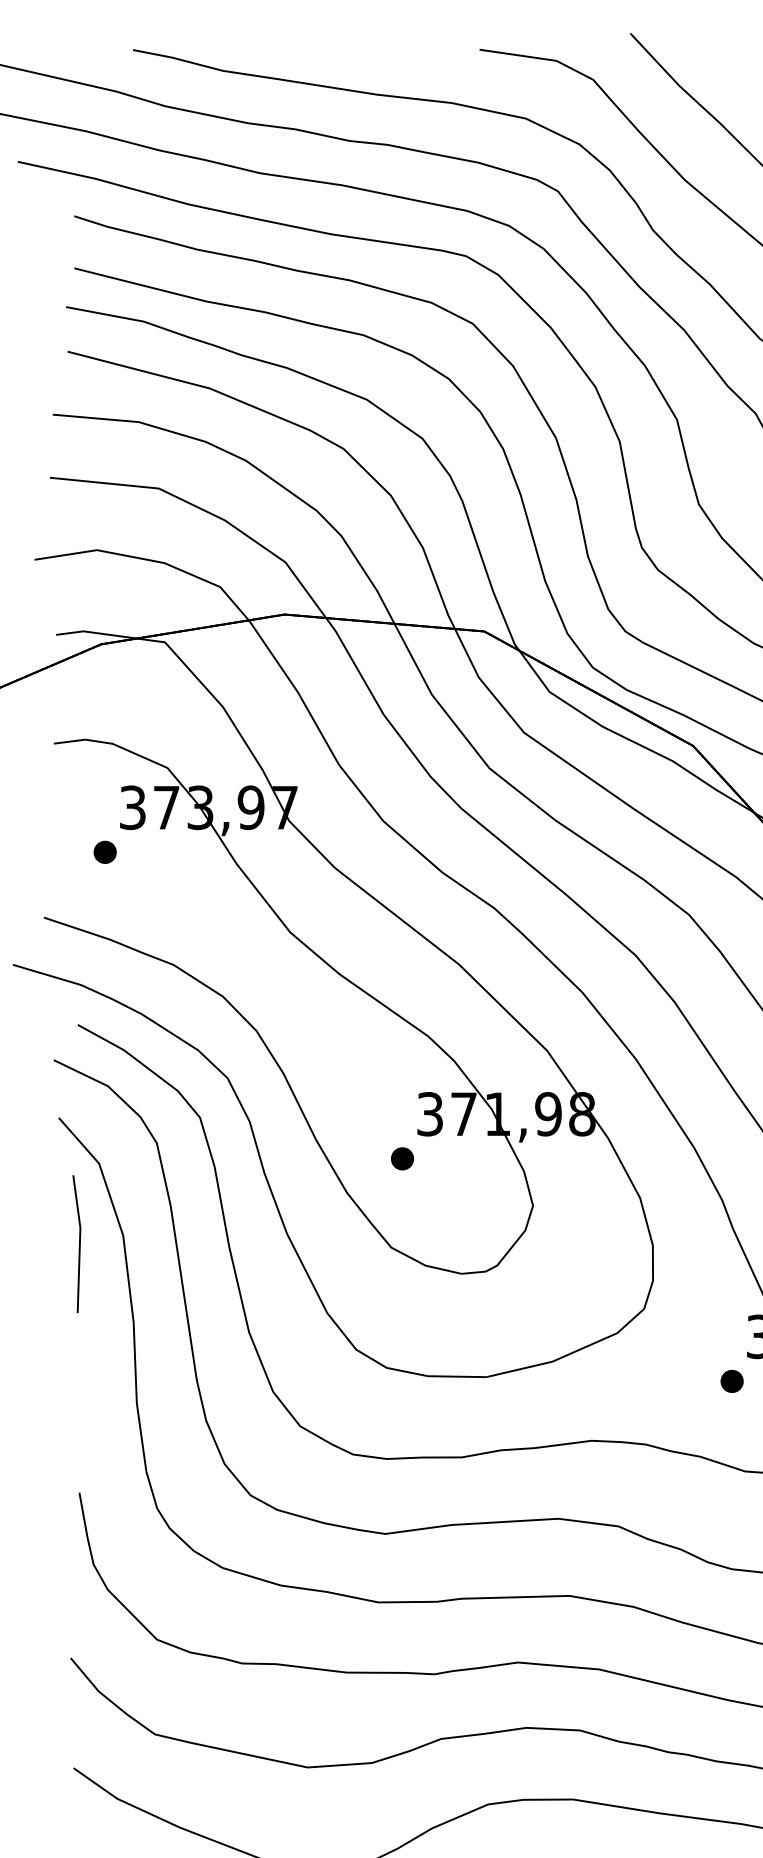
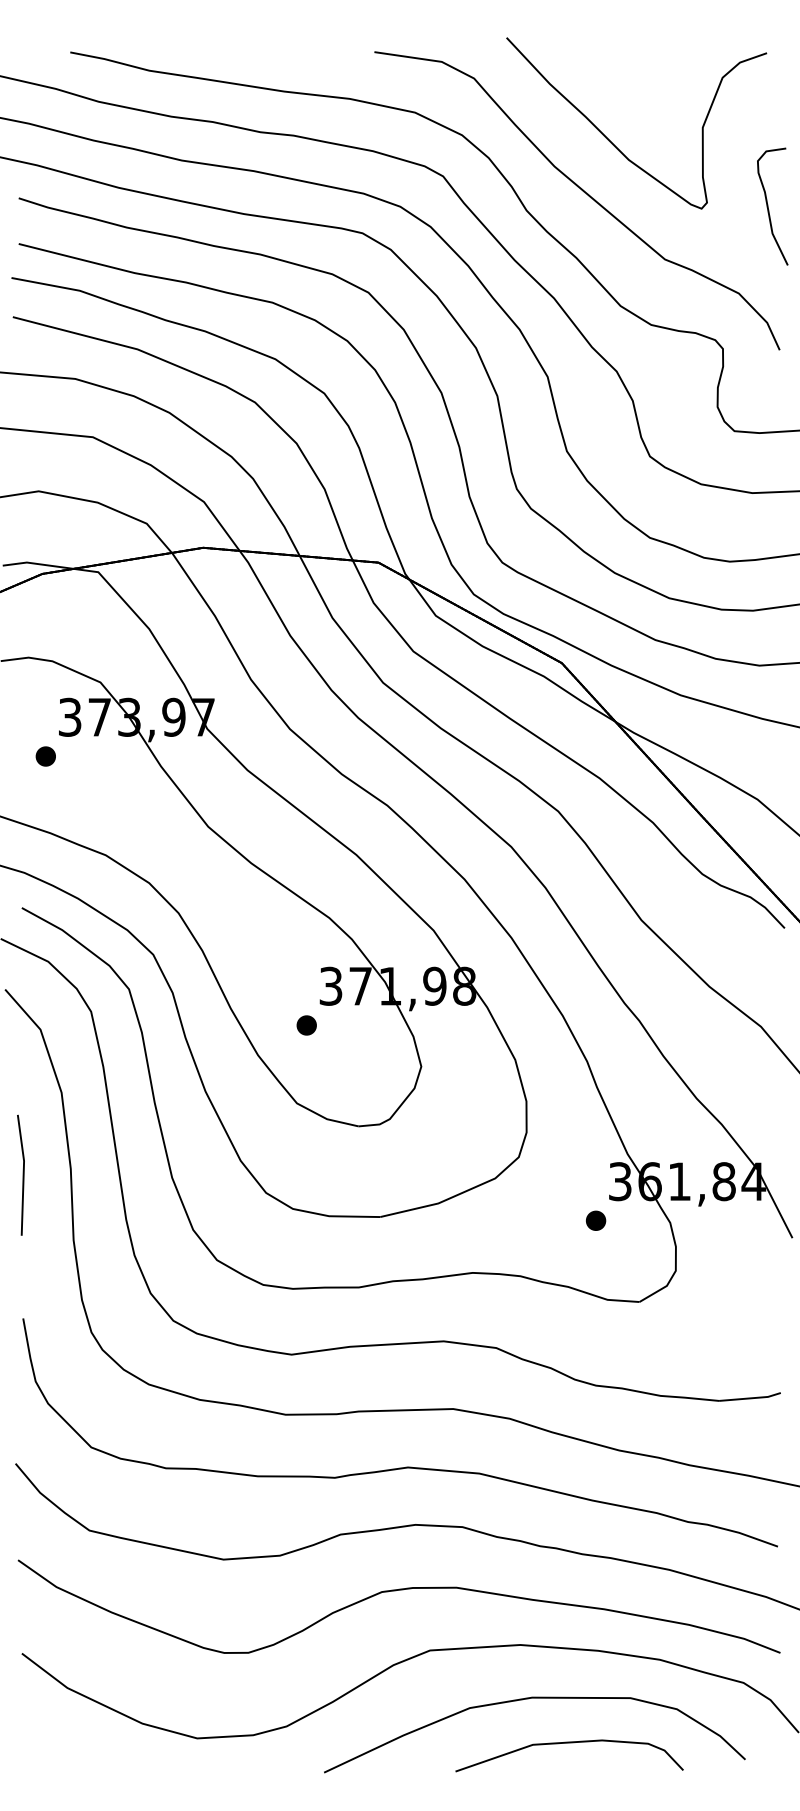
line: (78, 1243) -> (22, 1174), moved

